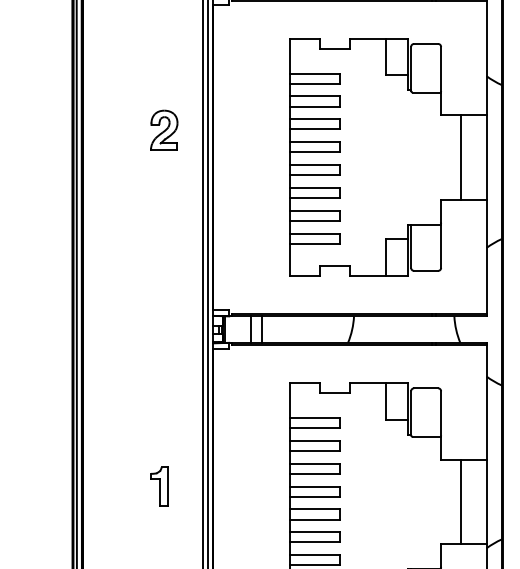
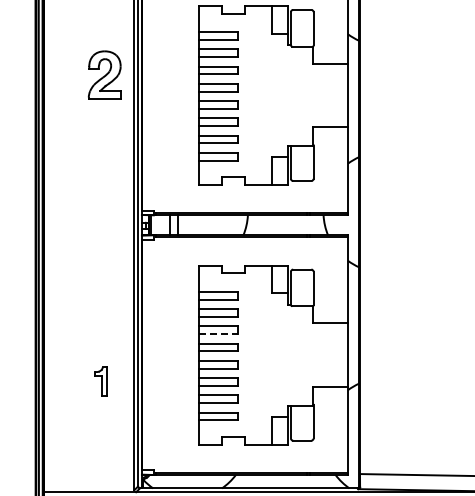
part: (163, 129) -> (104, 74), size x1.6
line: (460, 157) -> (328, 95), removed
line: (315, 474) -> (218, 334), solid -> dashed
part: (158, 486) -> (100, 381), moved
line: (460, 500) -> (328, 354), removed

